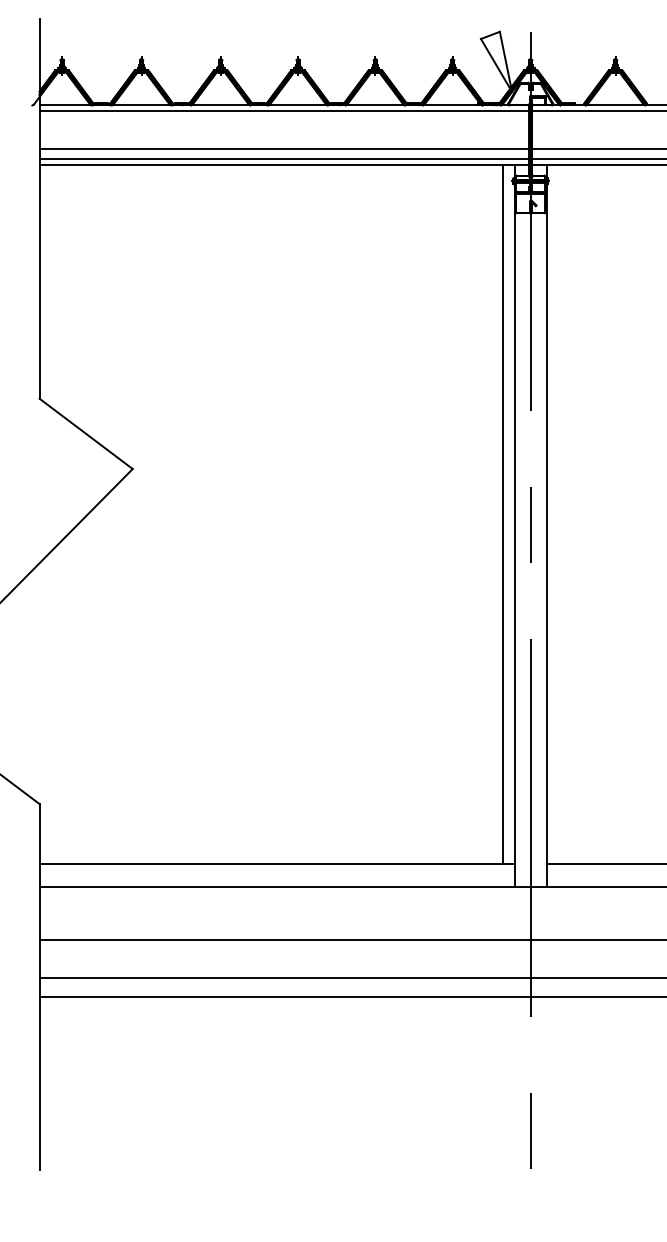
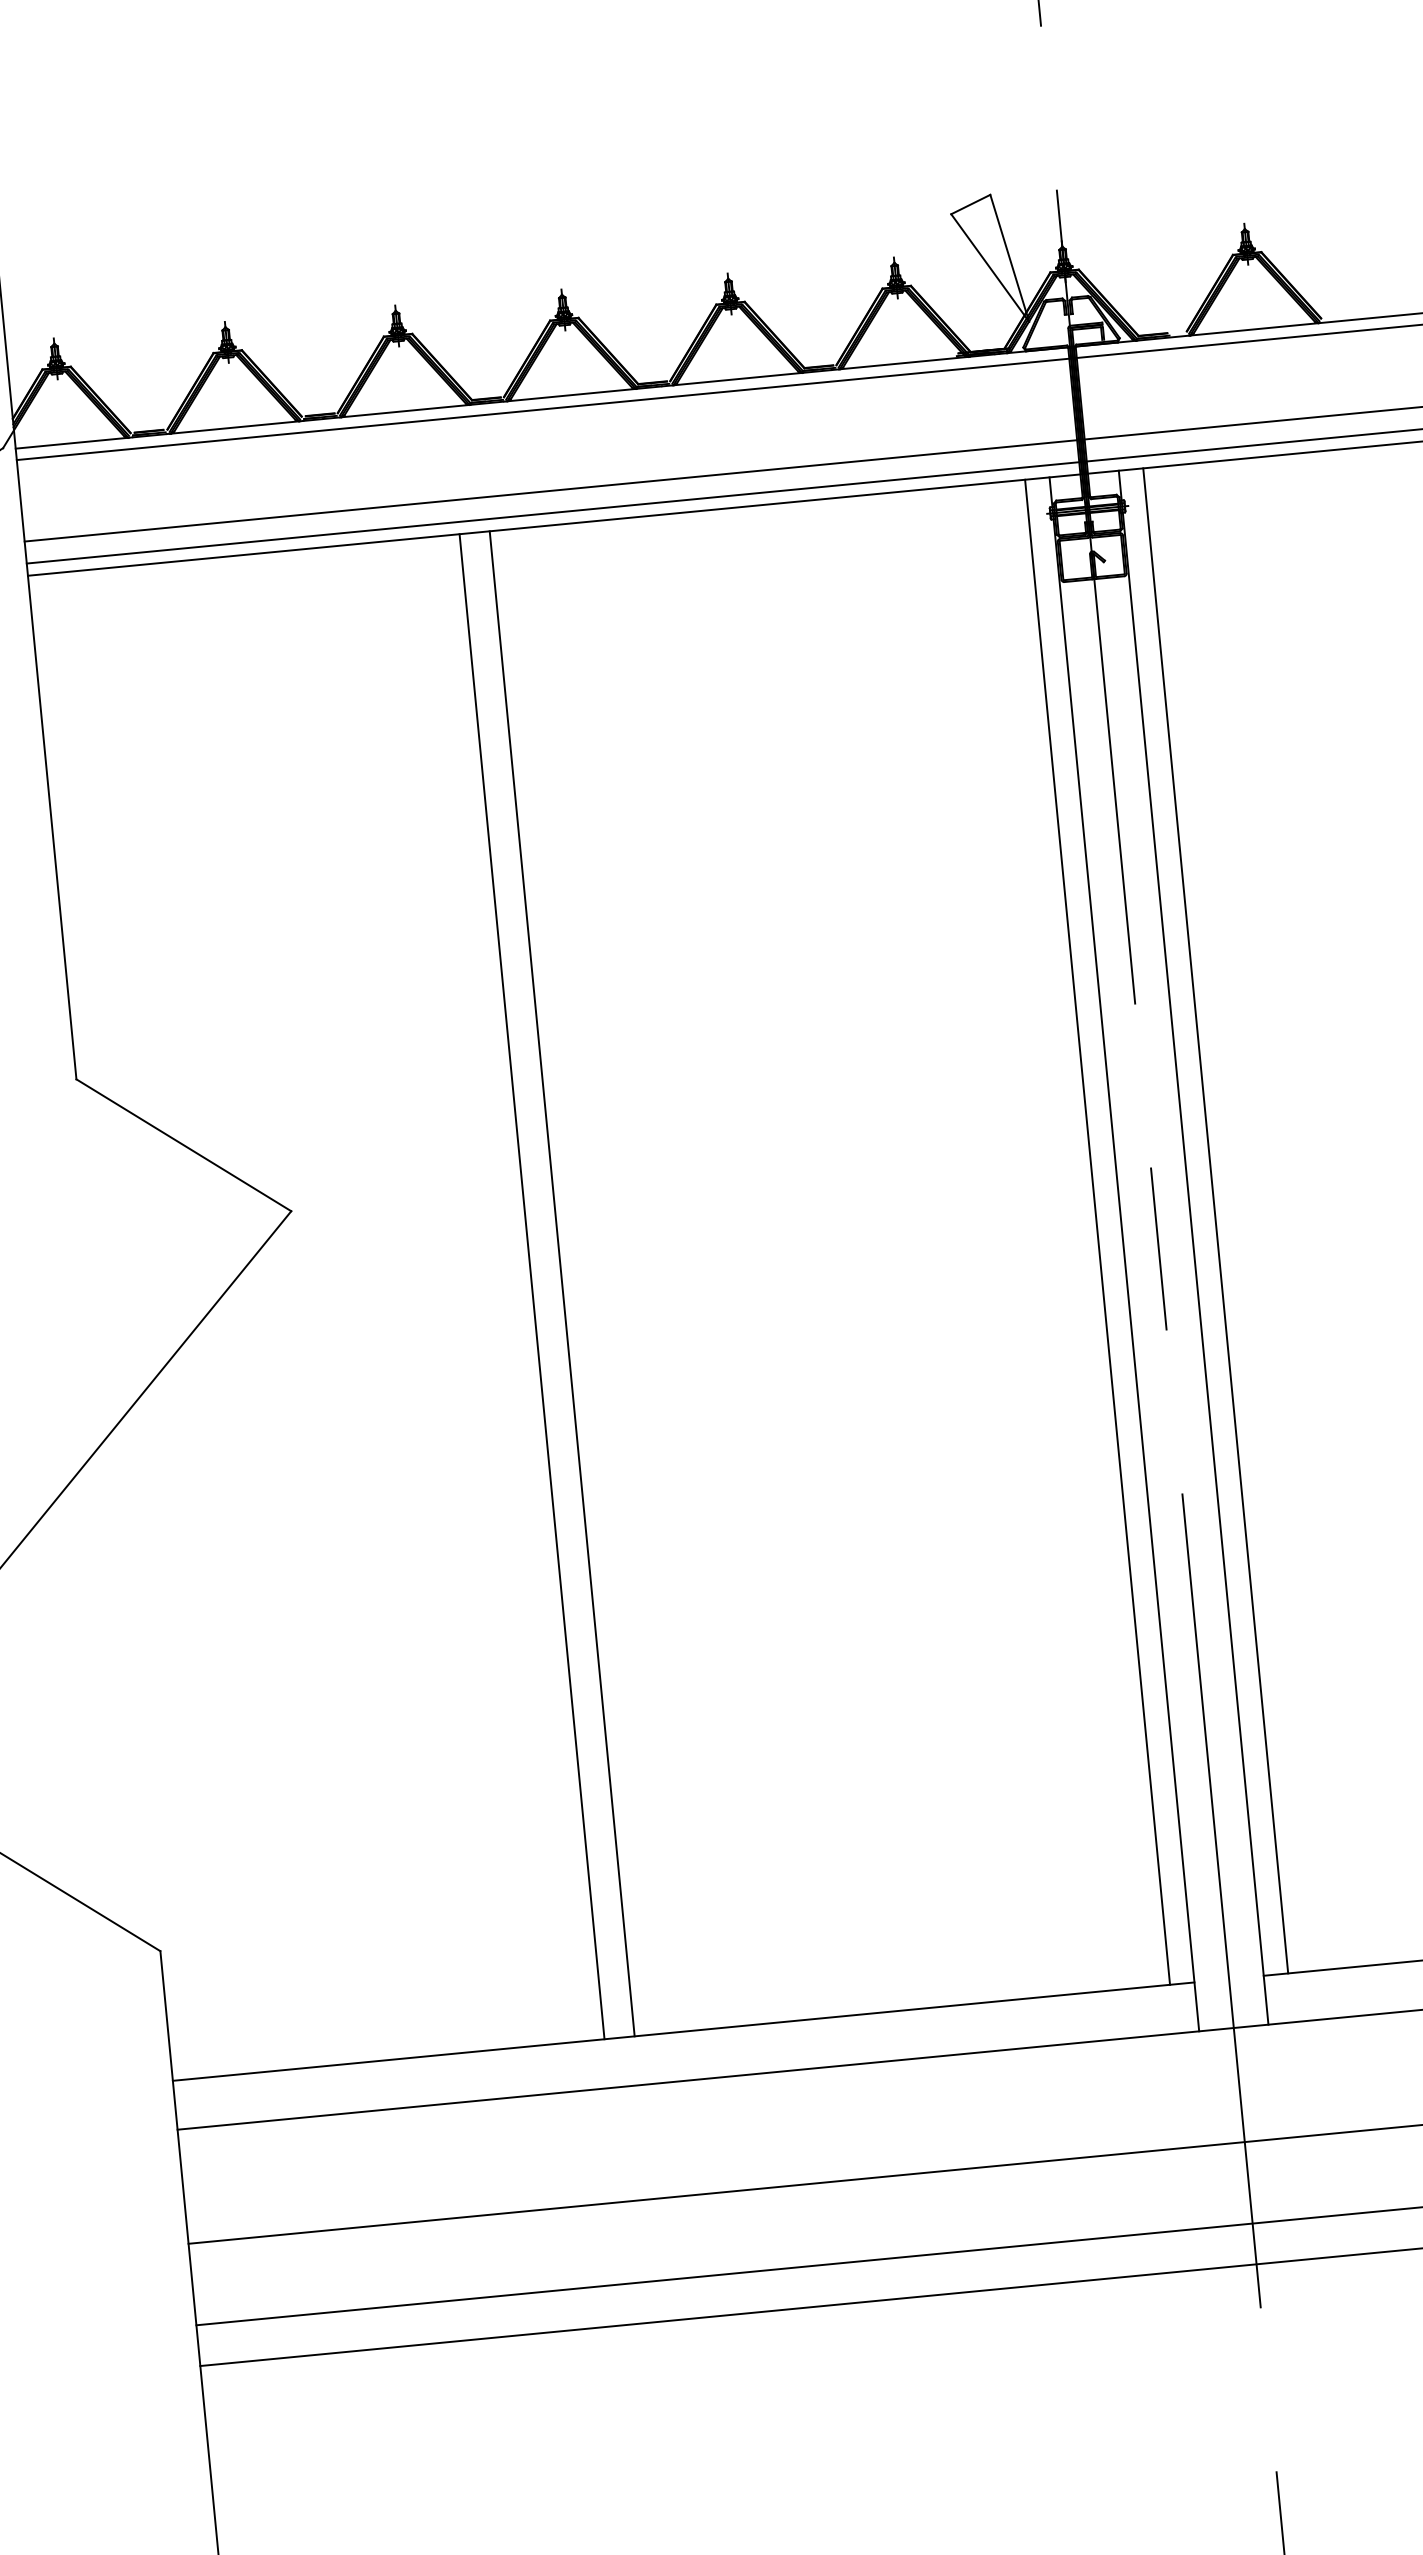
line: (240, 514) -> (532, 1286), added
line: (254, 514) -> (562, 1283), added
line: (558, 514) -> (1216, 1220), added

